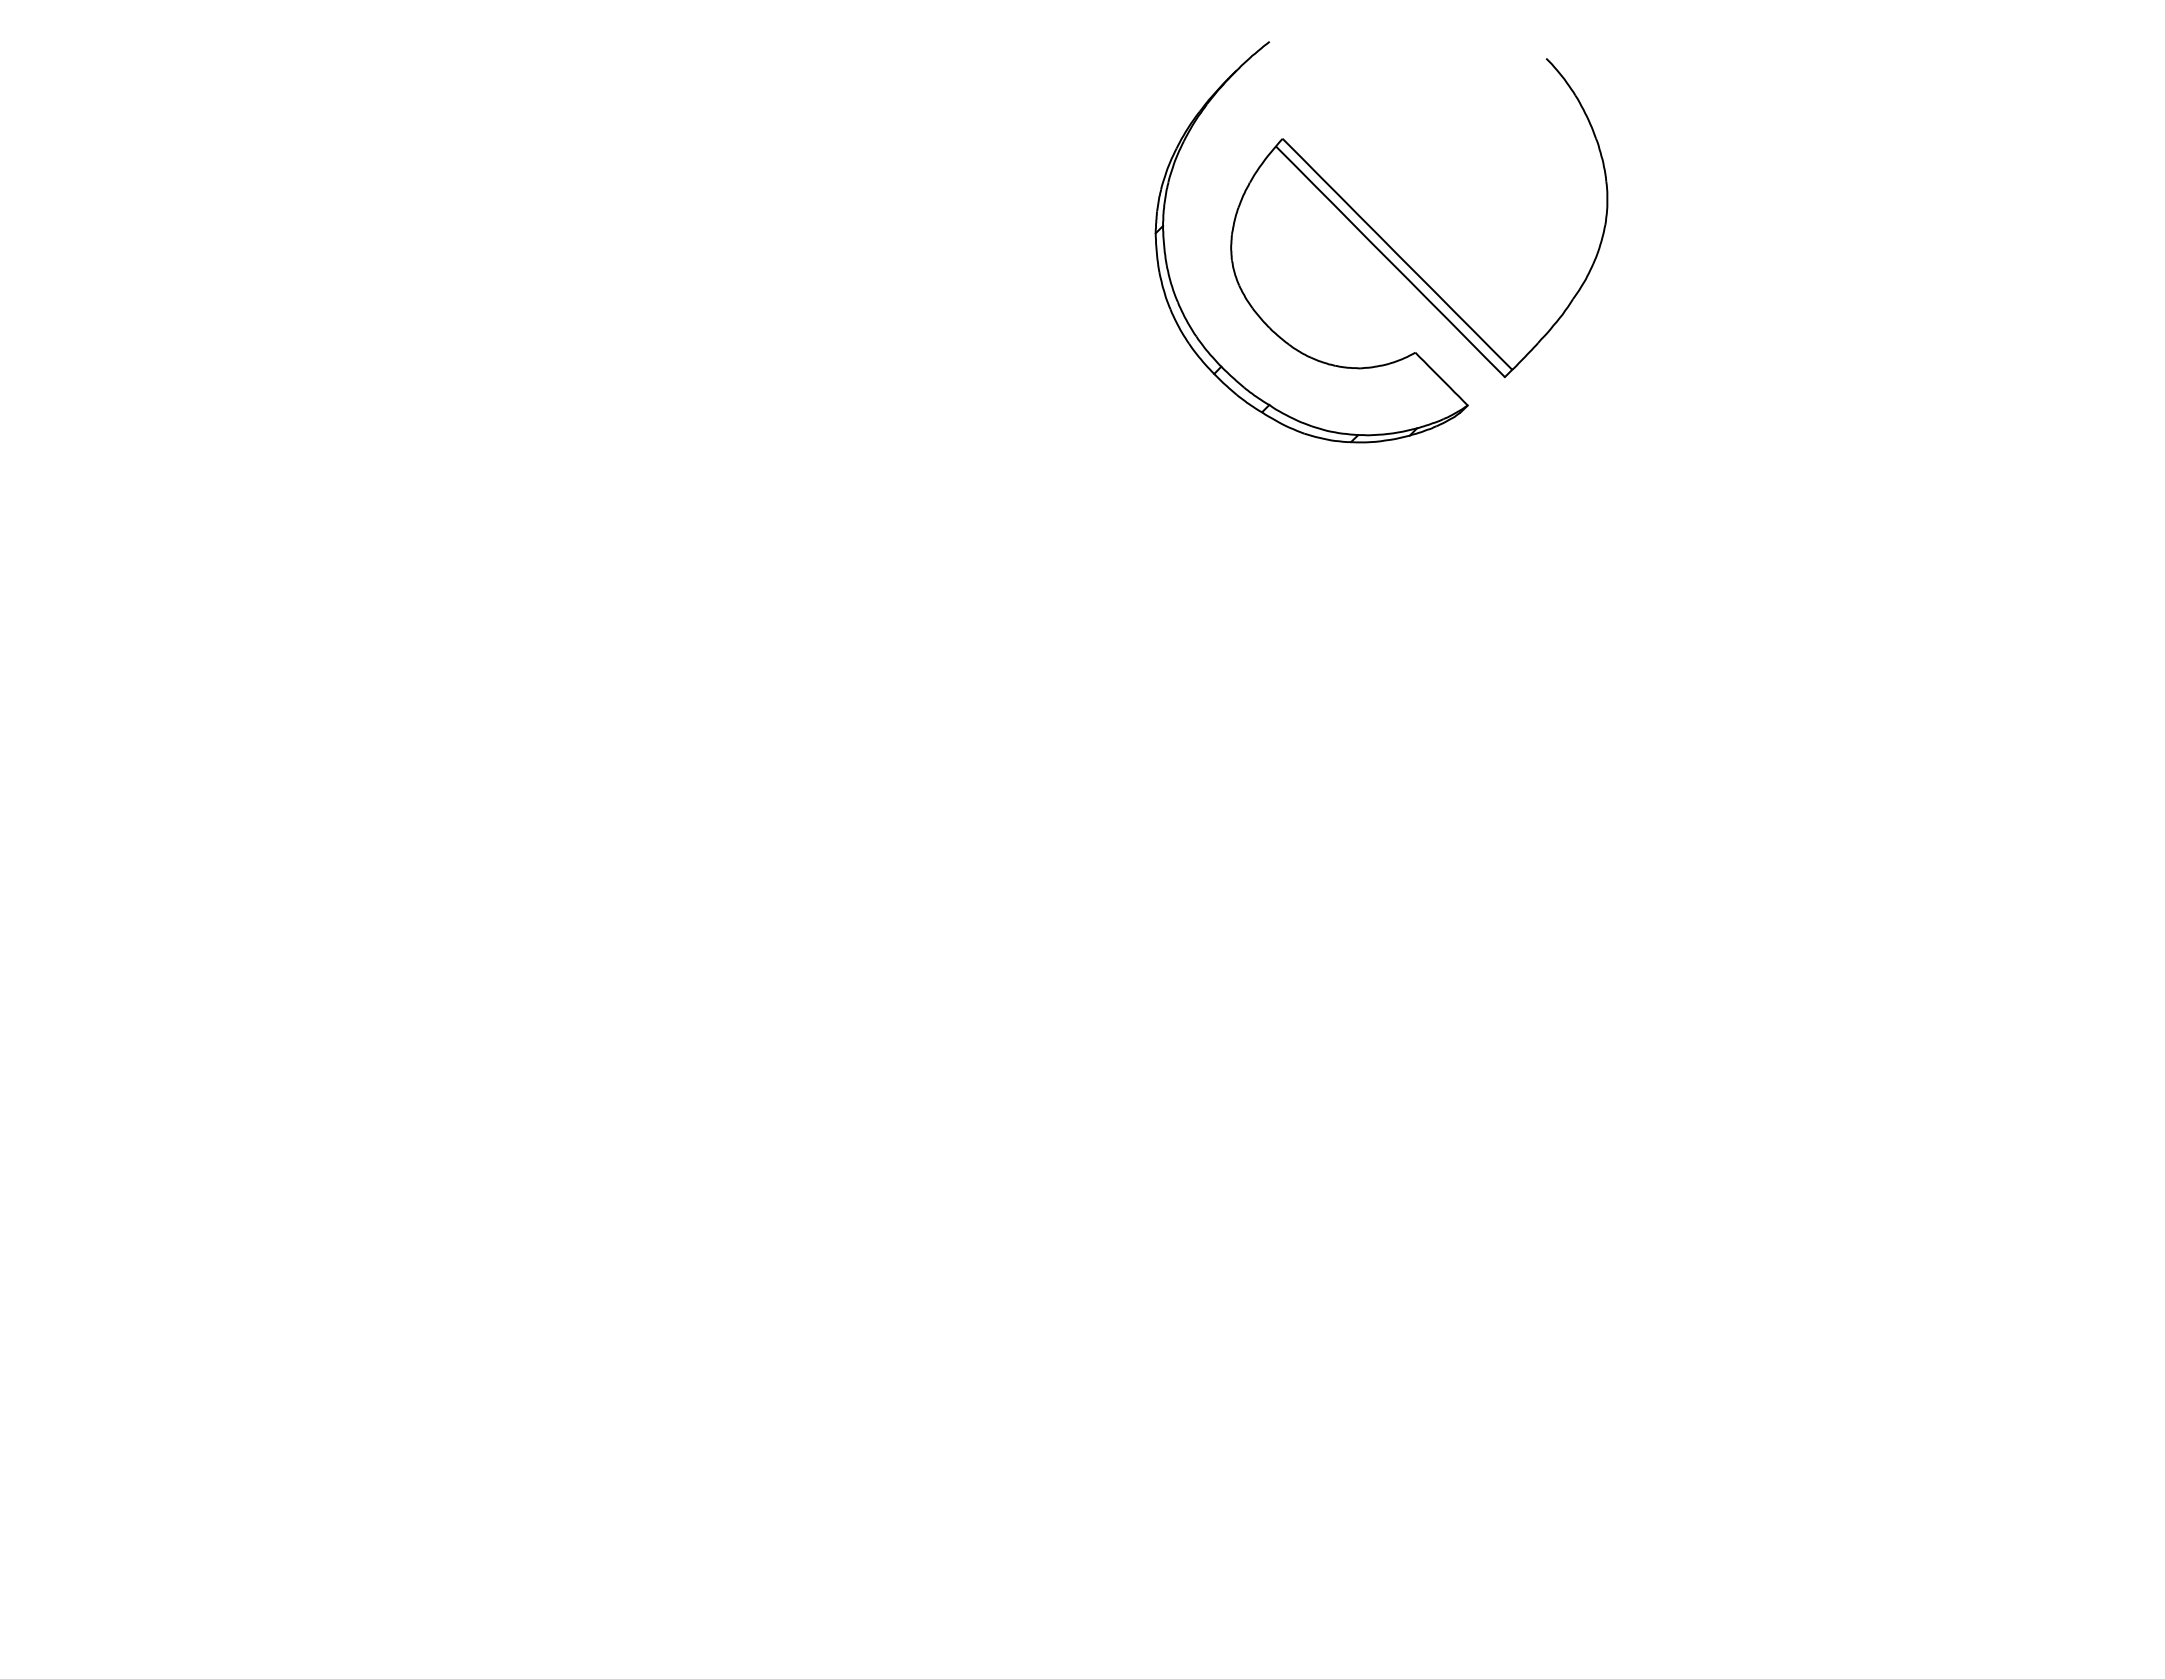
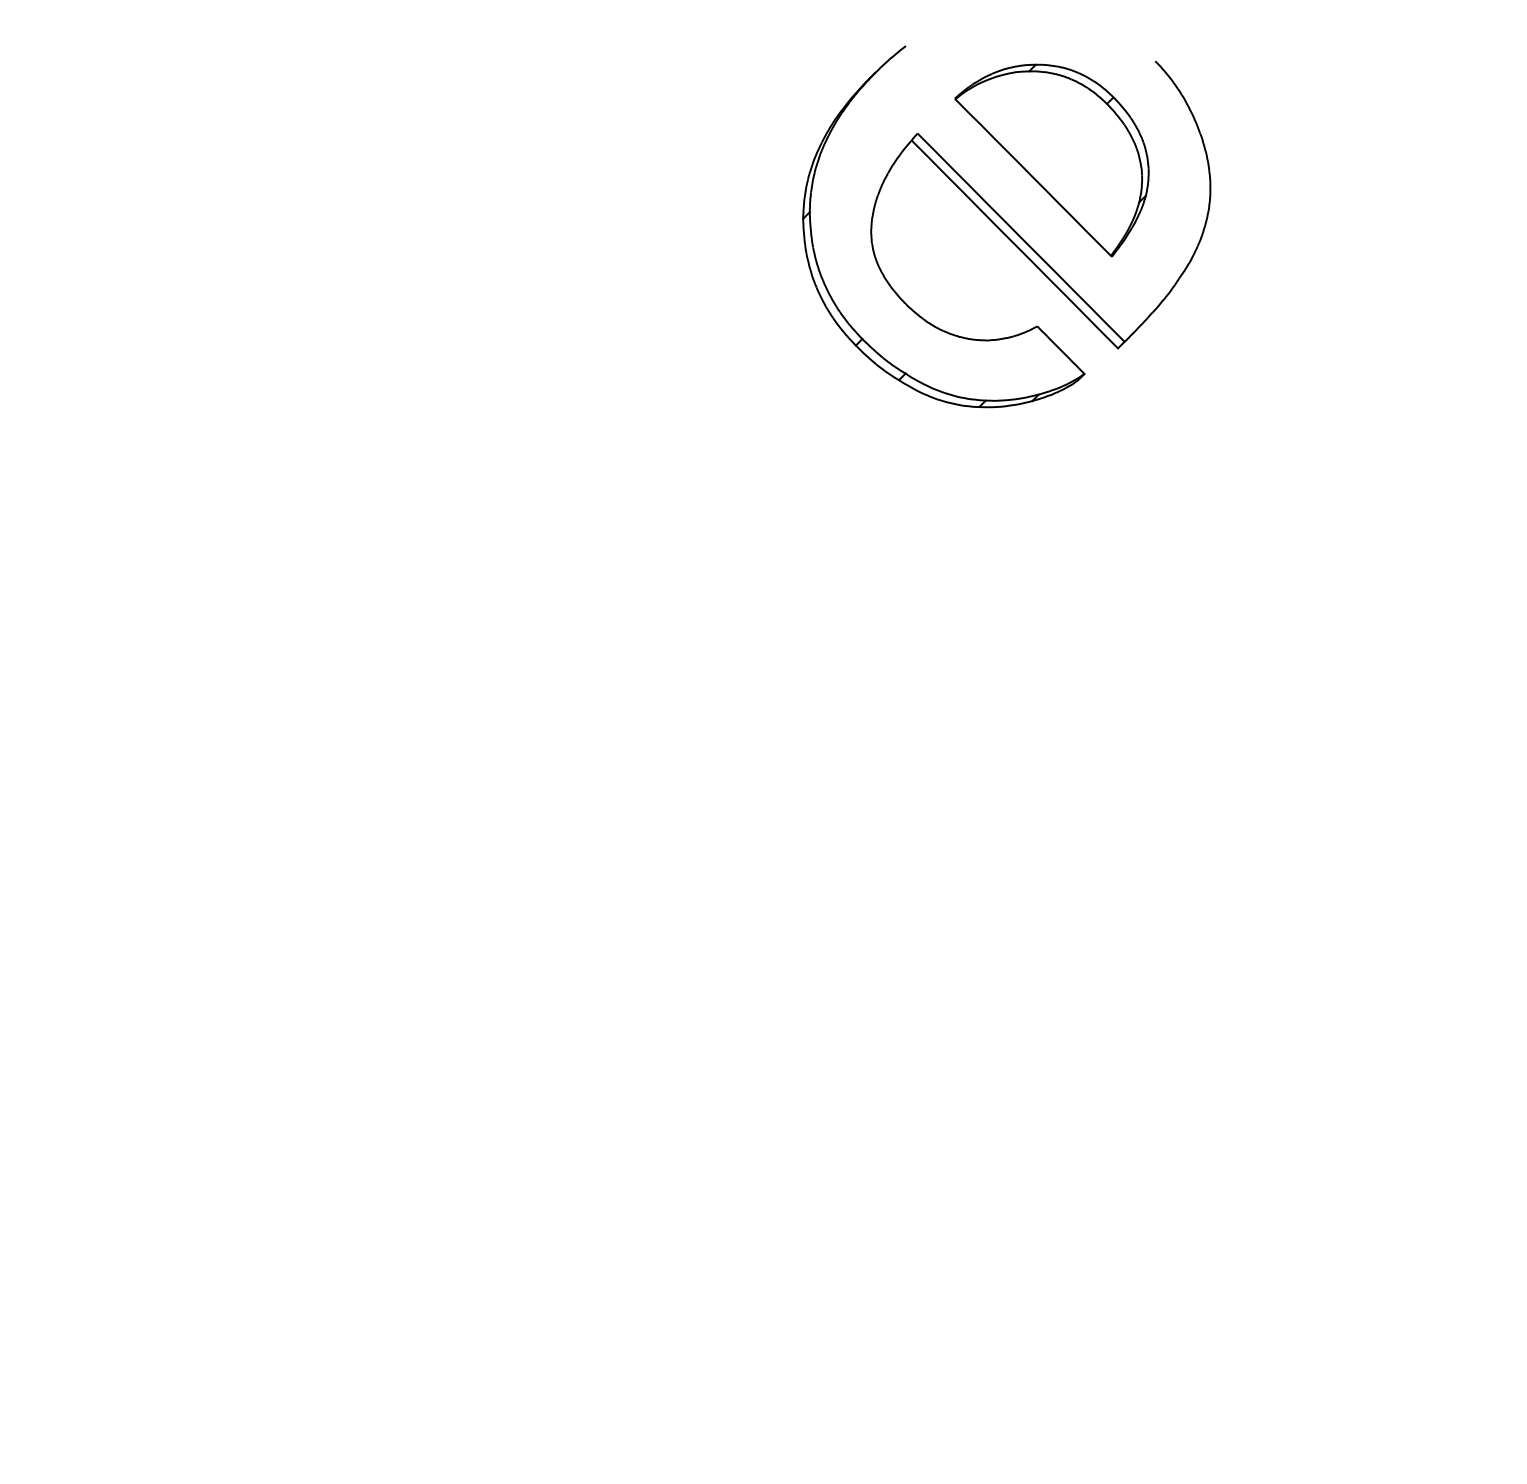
part: (1431, 168) -> (1051, 160), added

